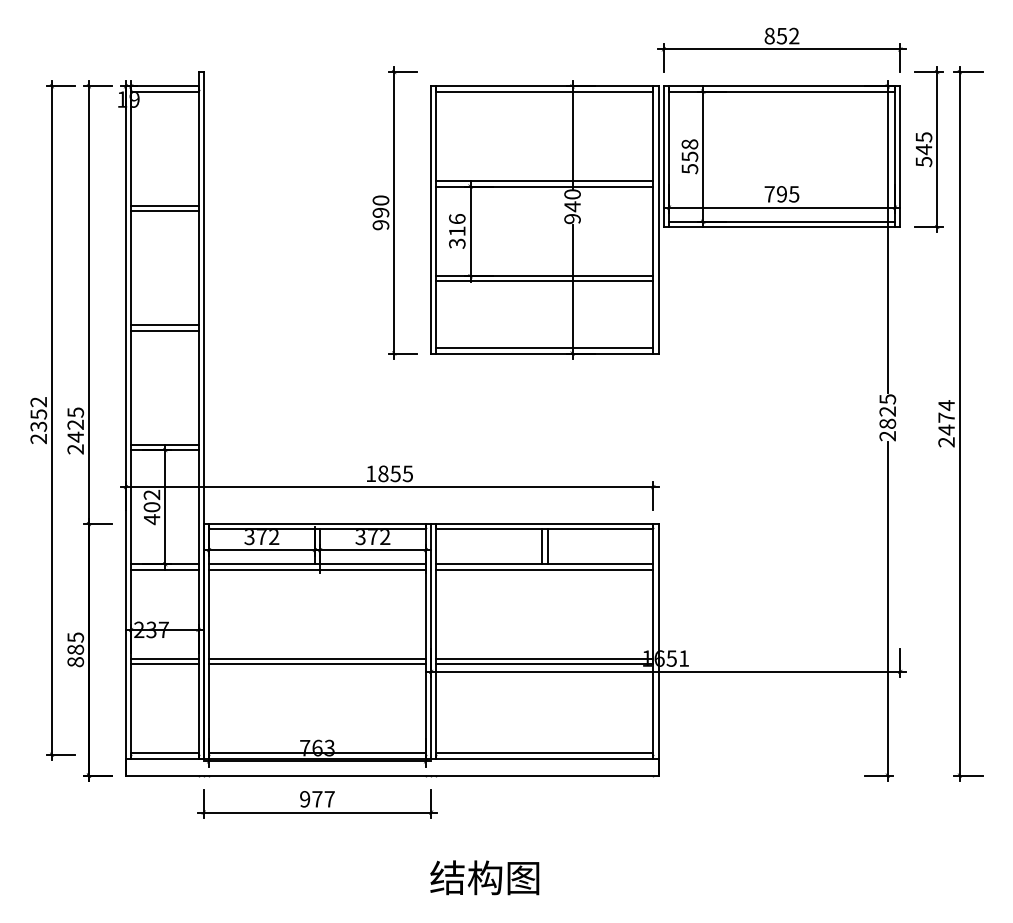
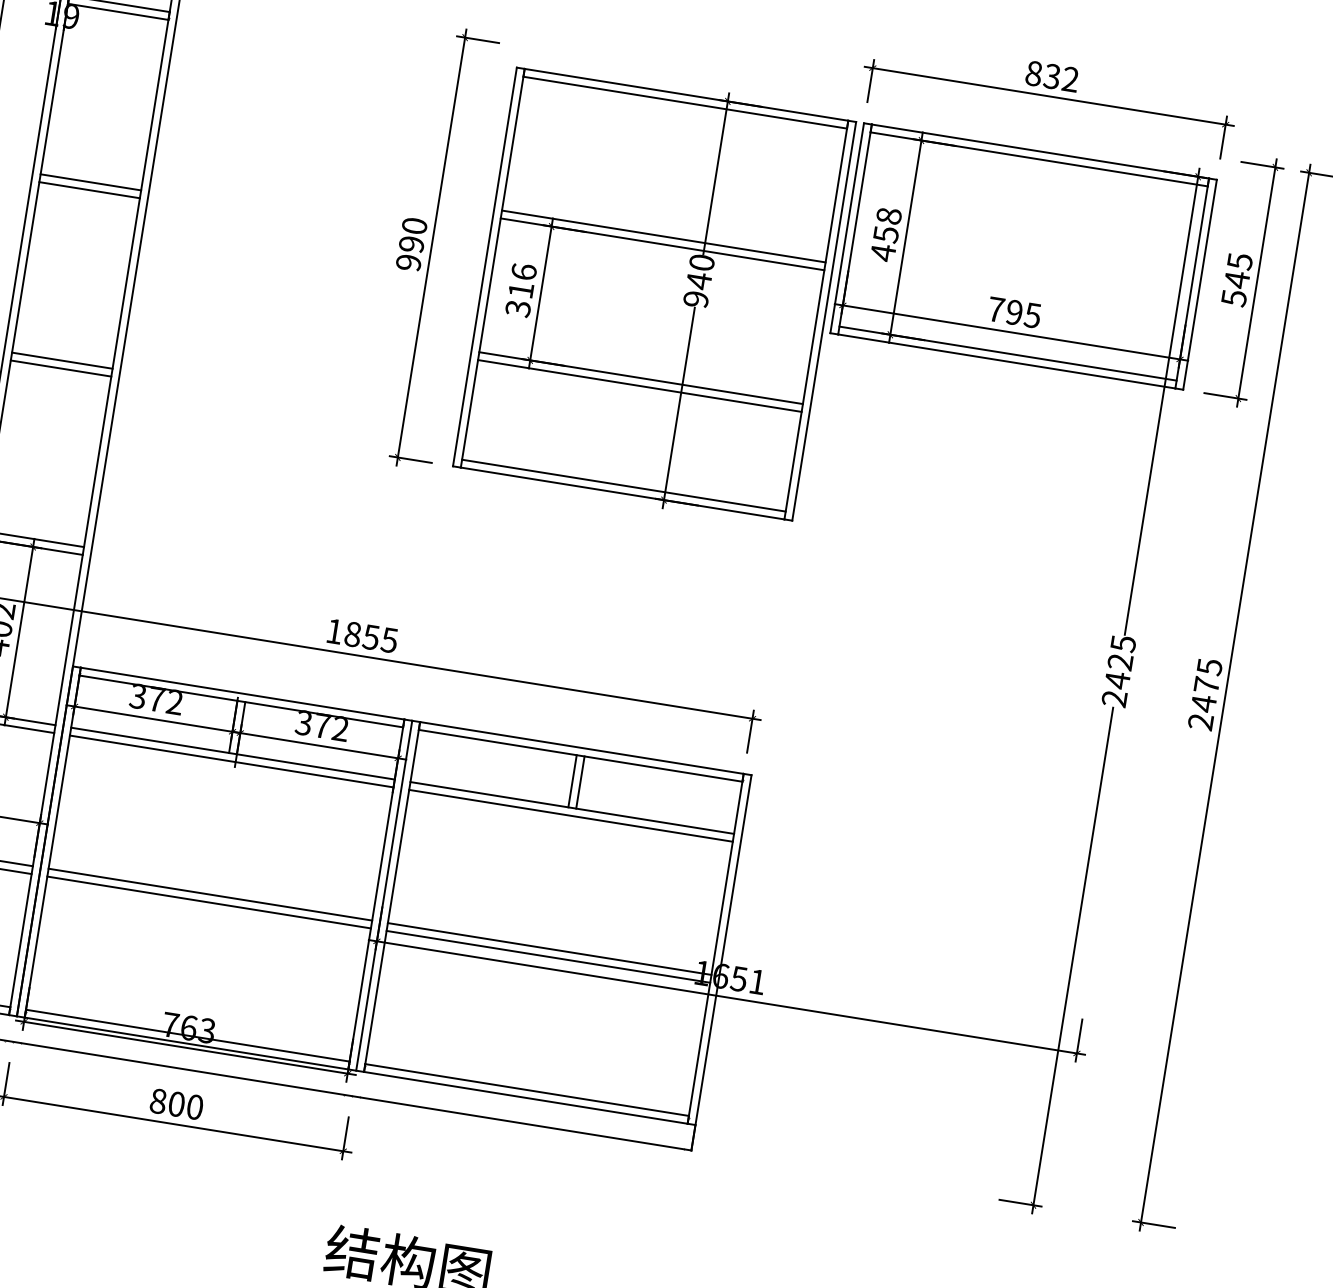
text: (781, 35) -> (1051, 75), 852 -> 832
text: (689, 168) -> (882, 251), 558 -> 458
text: (946, 405) -> (1209, 667), 2474 -> 2475
text: (887, 423) -> (1117, 679), 2825 -> 2425
text: (317, 799) -> (176, 1104), 977 -> 800

